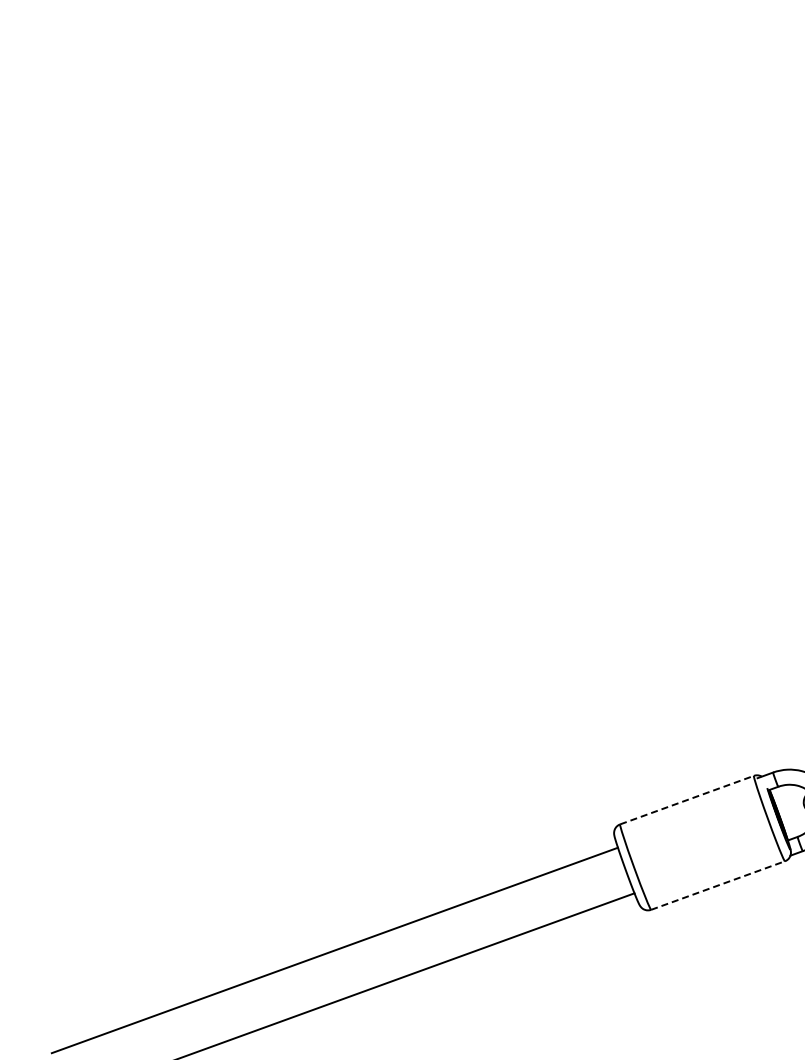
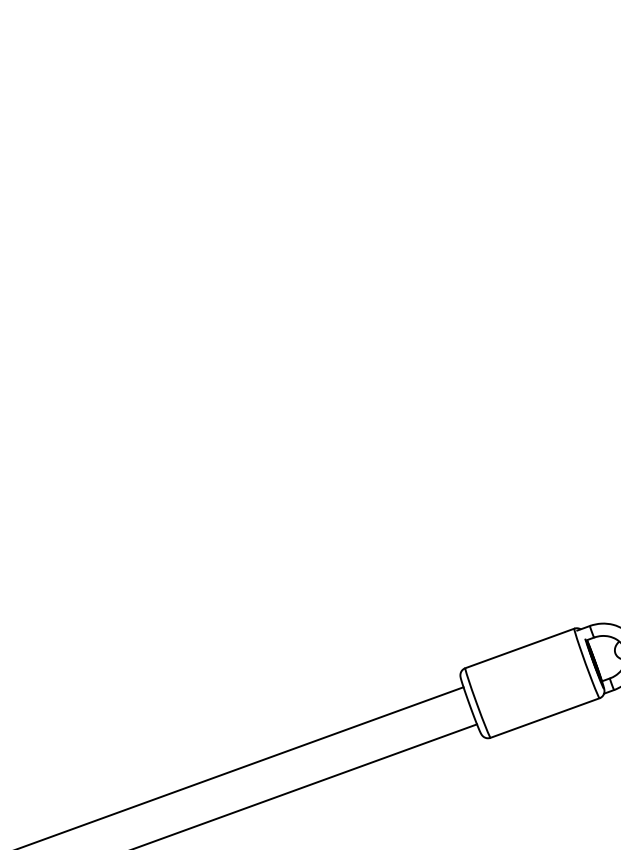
line: (687, 799) -> (520, 647), dashed -> solid
line: (718, 885) -> (545, 718), dashed -> solid

